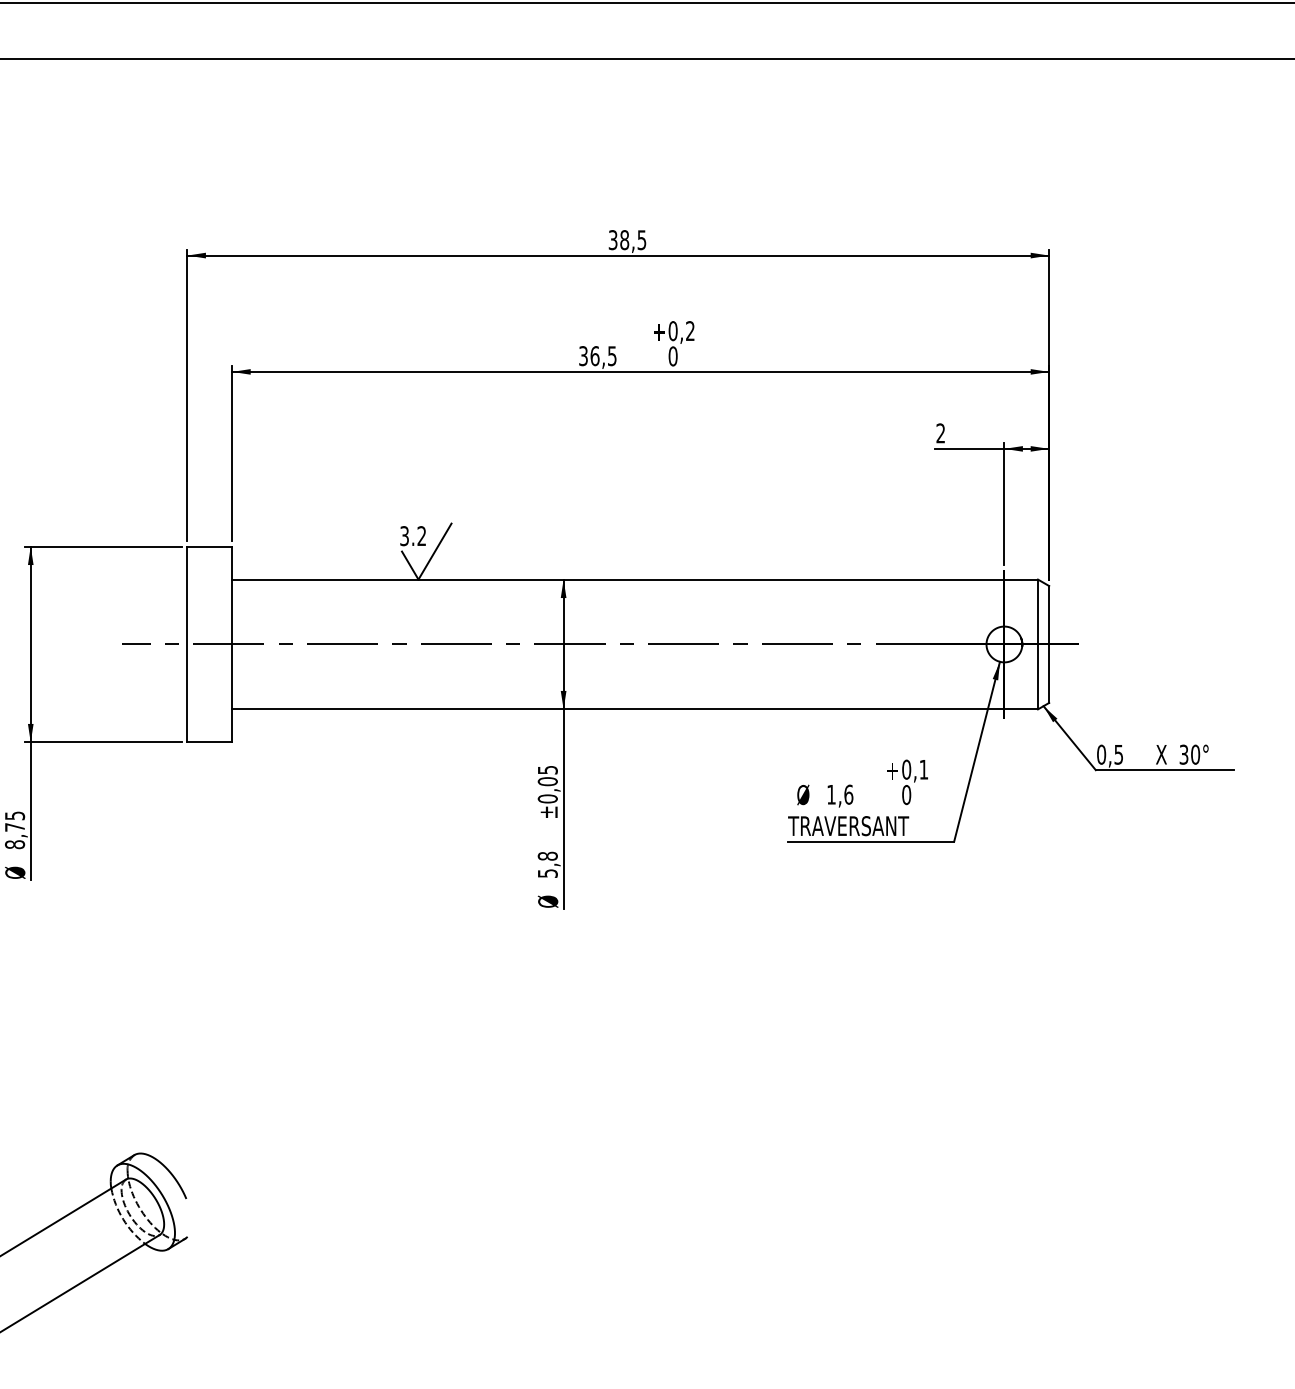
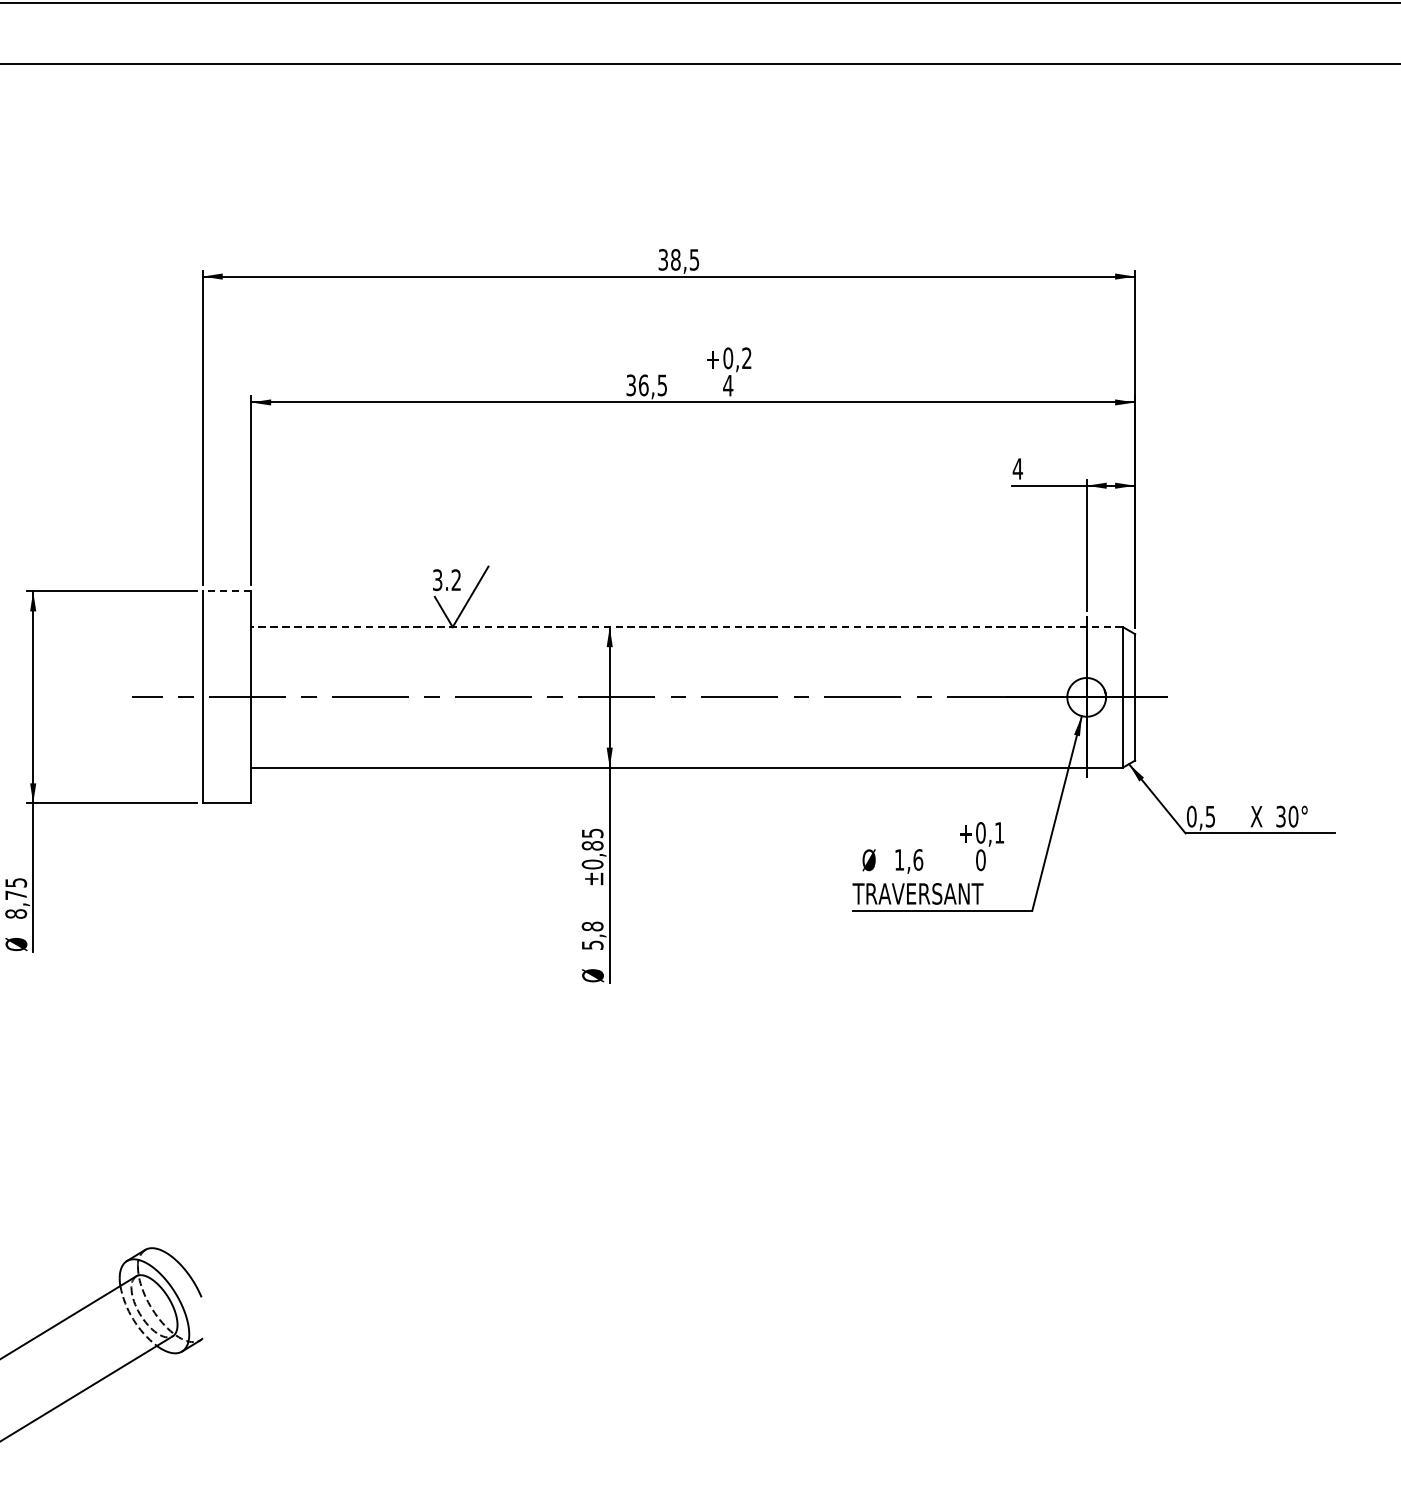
text: (672, 356) -> (727, 385), 0 -> 4
text: (940, 433) -> (1017, 469), 2 -> 4
line: (209, 546) -> (226, 591), solid -> dashed
line: (635, 579) -> (687, 627), solid -> dashed
text: (547, 781) -> (592, 845), ±0,05 -> ±0,85

